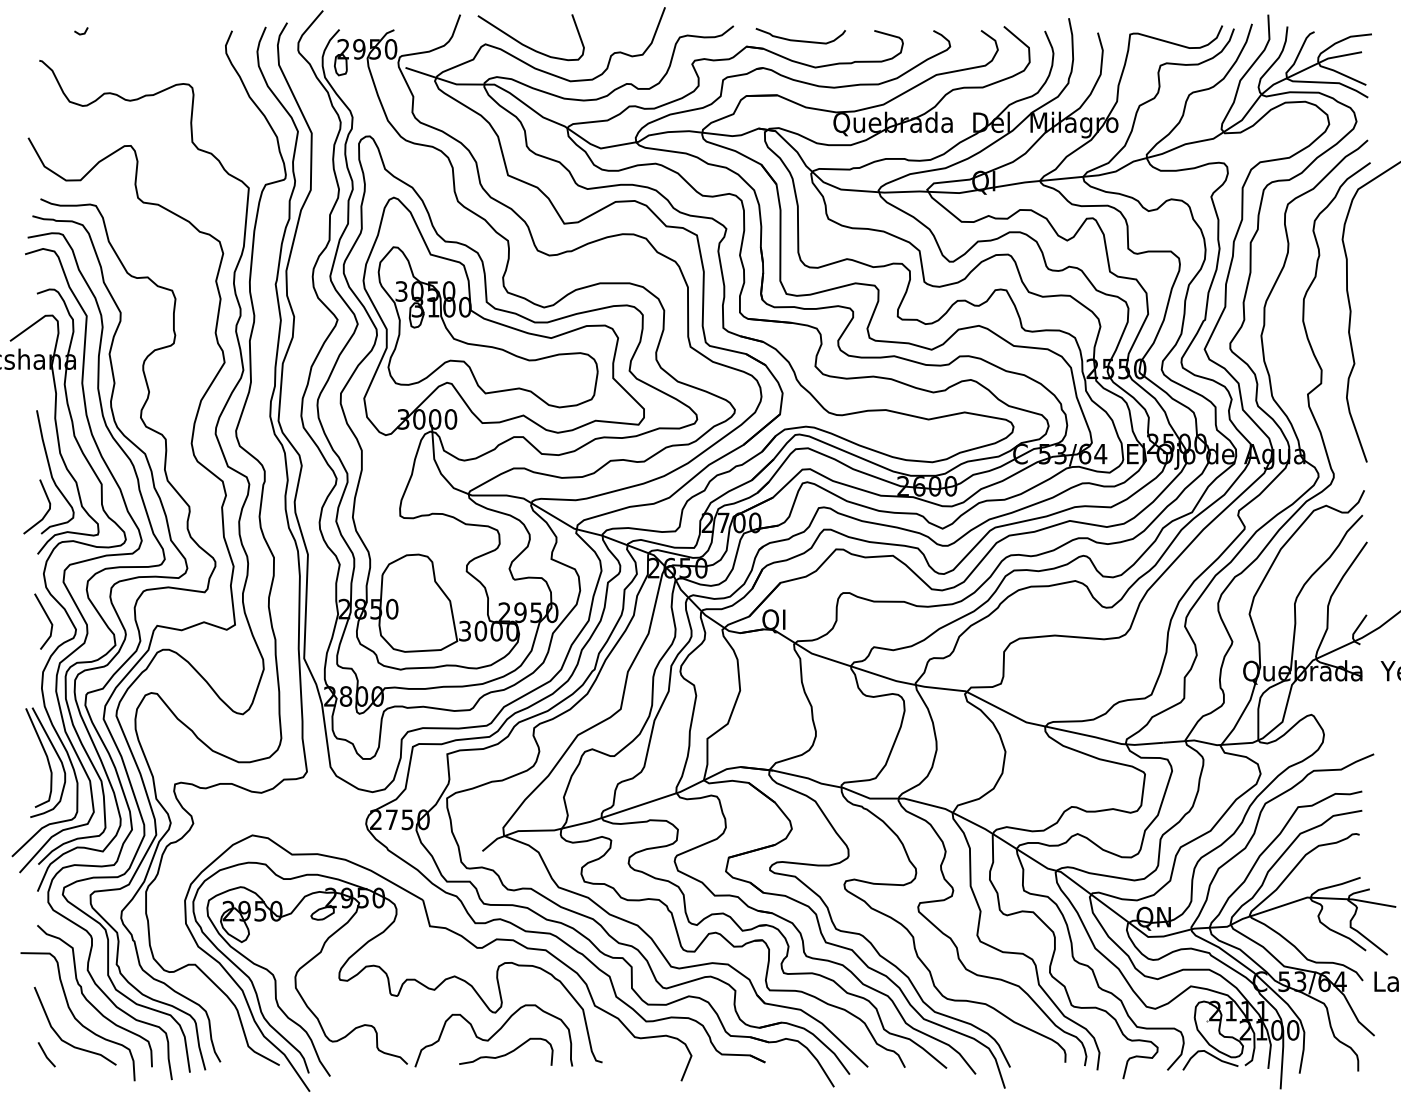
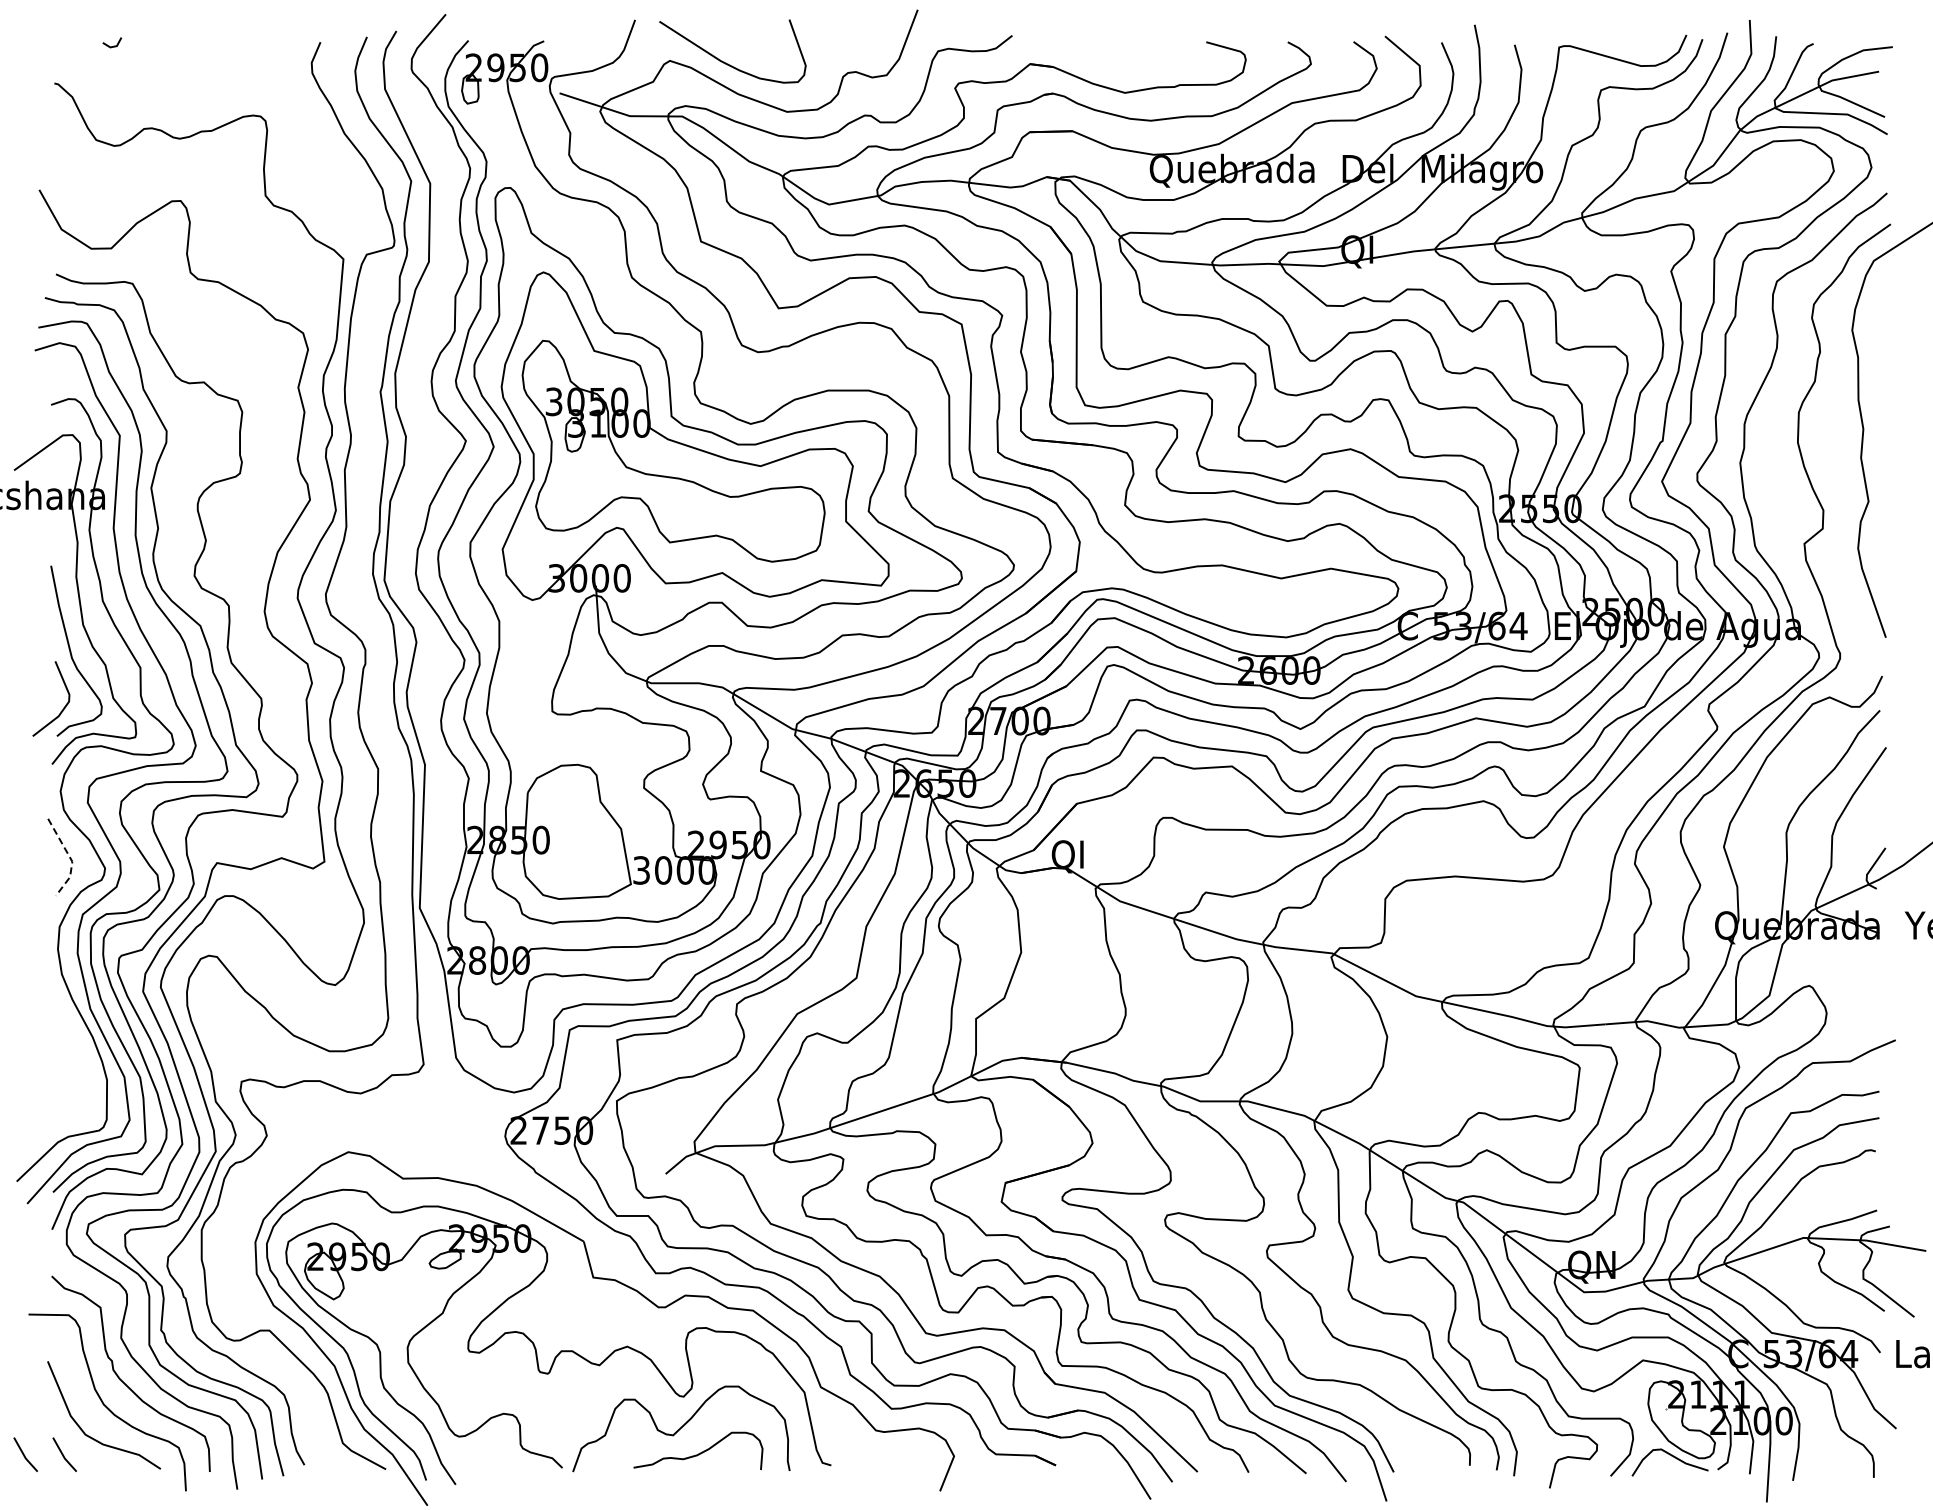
curve: (800, 40) -> (1104, 55), removed
line: (50, 622) -> (70, 858), solid -> dashed
part: (45, 762) -> (62, 1051), removed
line: (17, 1054) -> (24, 1454), added

